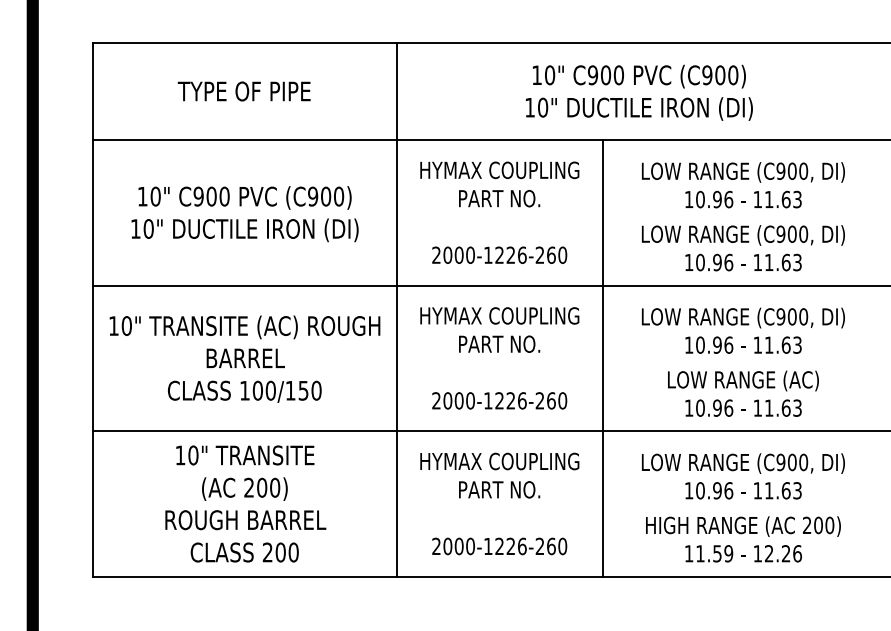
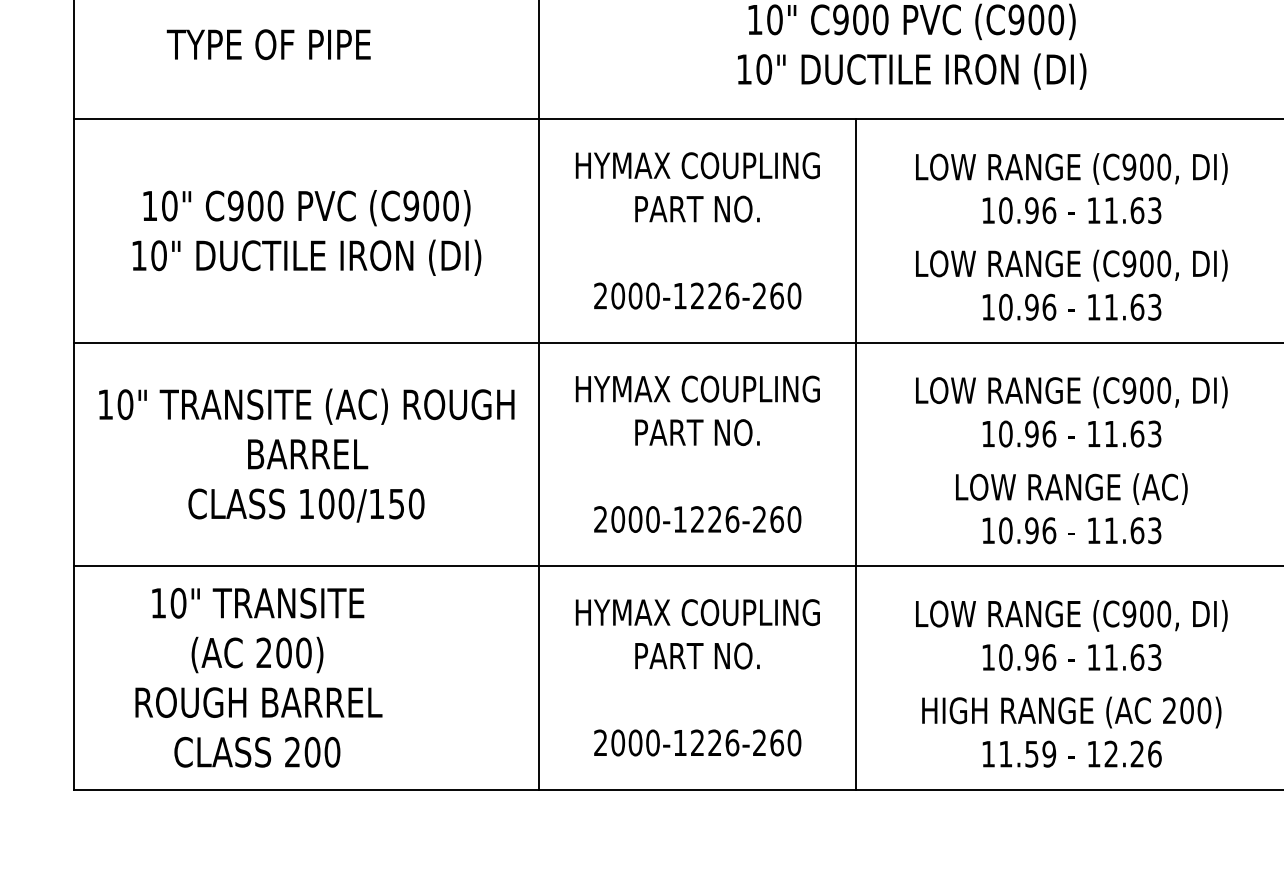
text: (243, 91) -> (267, 44), moved
text: (245, 503) -> (258, 677), moved

